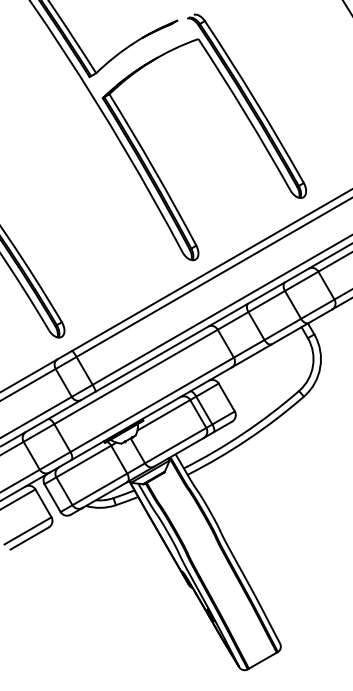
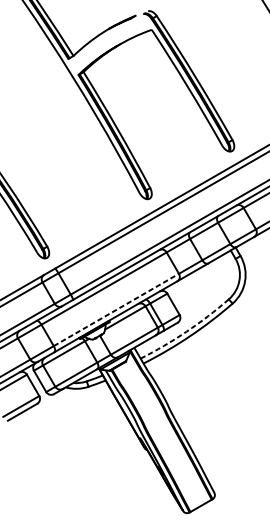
line: (152, 404) -> (116, 309), solid -> dashed
arc: (243, 433) -> (186, 331), solid -> dashed

